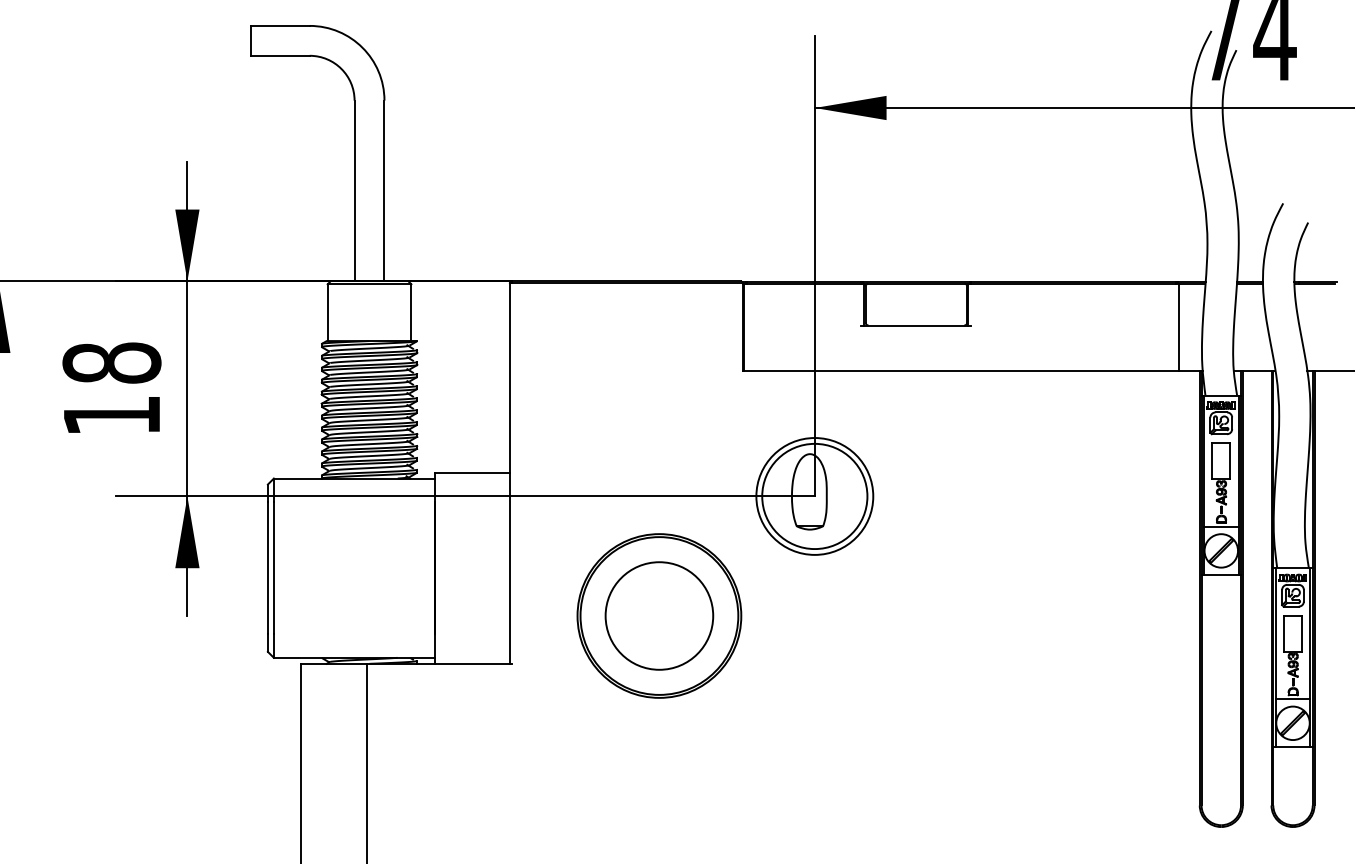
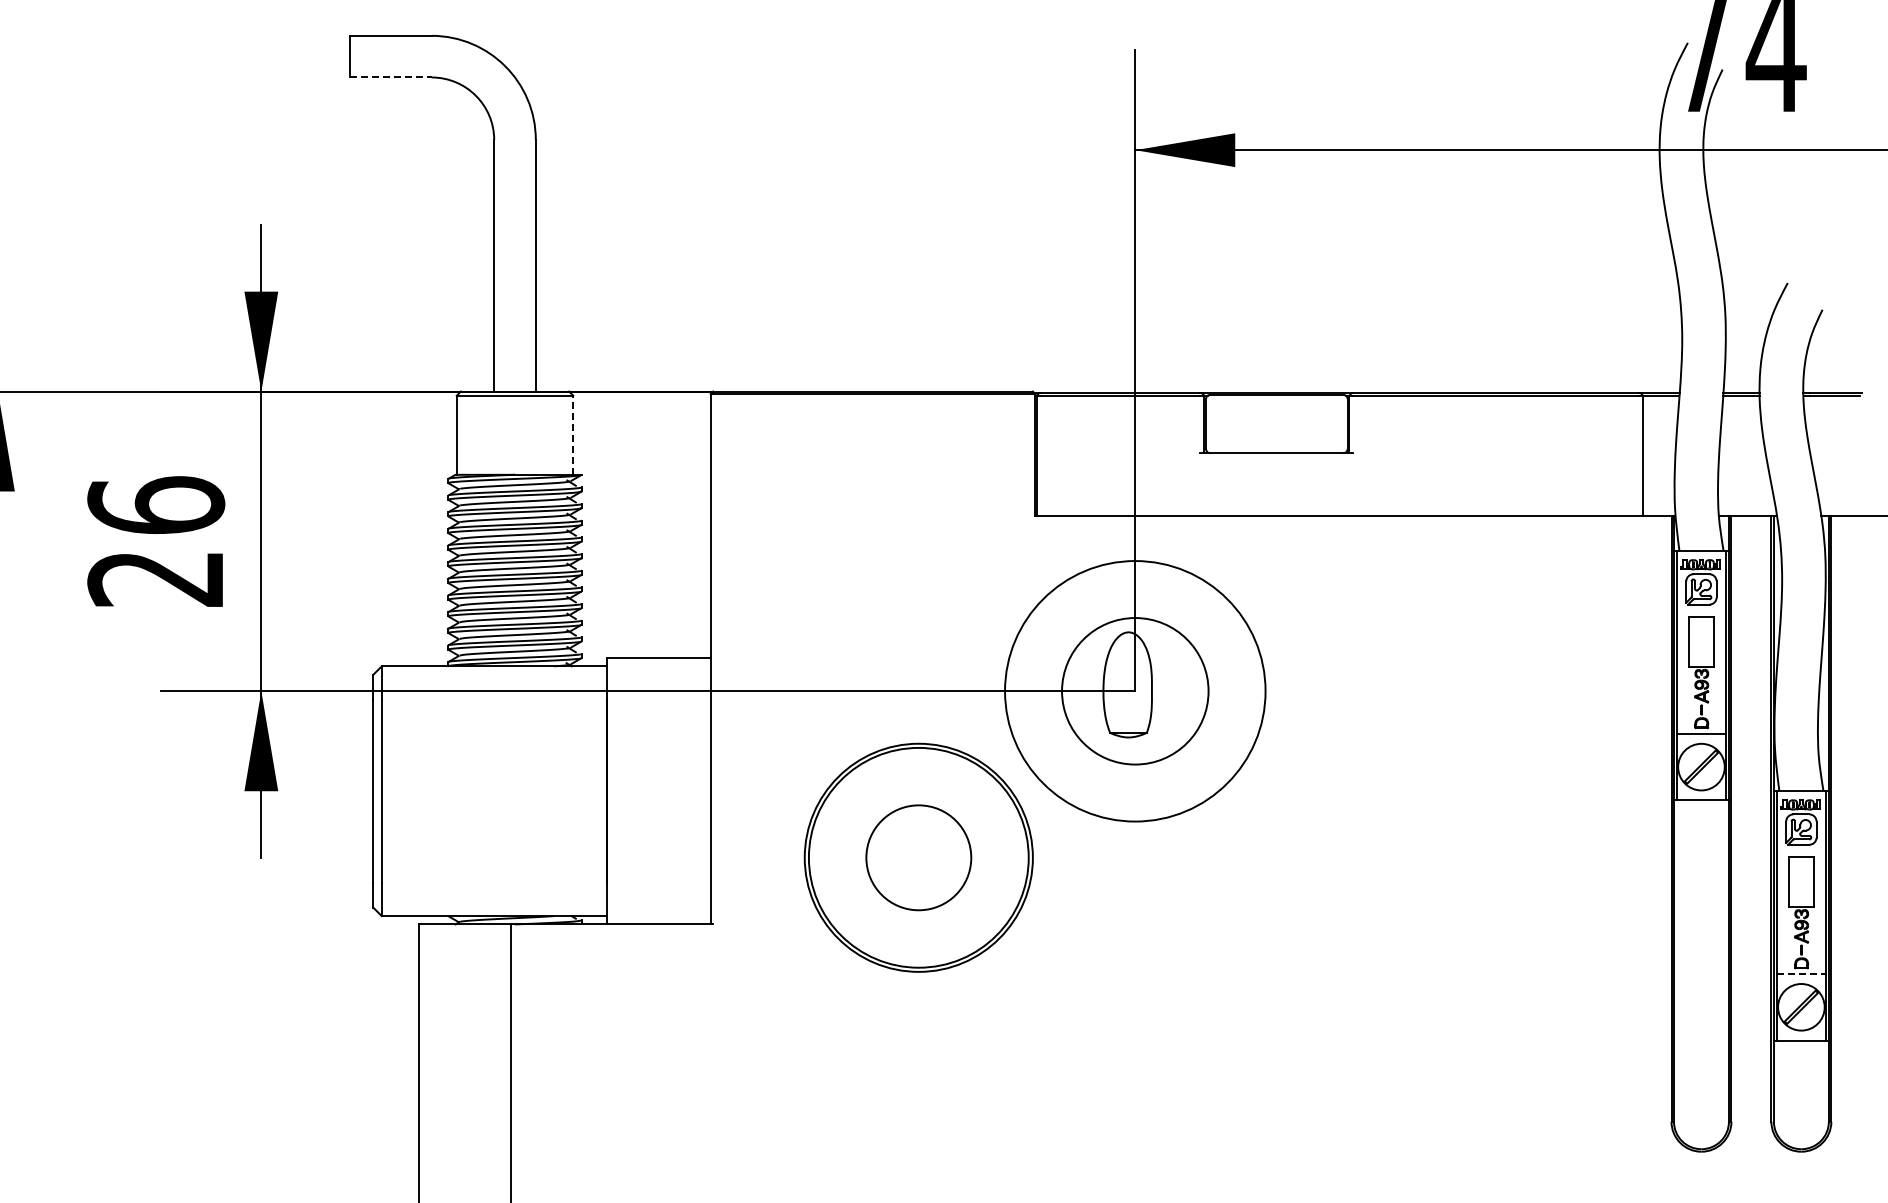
line: (280, 55) -> (391, 77), solid -> dashed
line: (411, 312) -> (573, 435), solid -> dashed
text: (112, 388) -> (156, 541), 18 -> 26
circle: (814, 495) -> (1134, 690), size x1.6
circle: (659, 615) -> (918, 857), size x0.7
line: (1293, 699) -> (1801, 973), solid -> dashed

